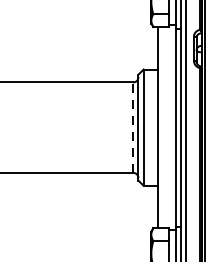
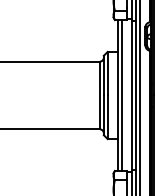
line: (132, 127) -> (99, 95), dashed -> solid
line: (163, 127) -> (122, 95), added

